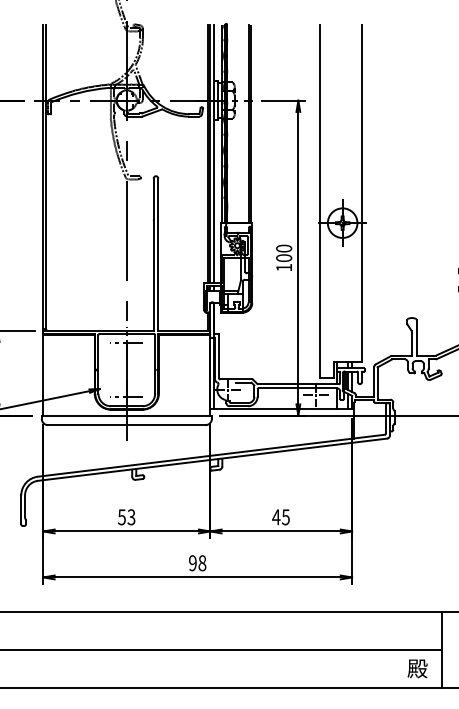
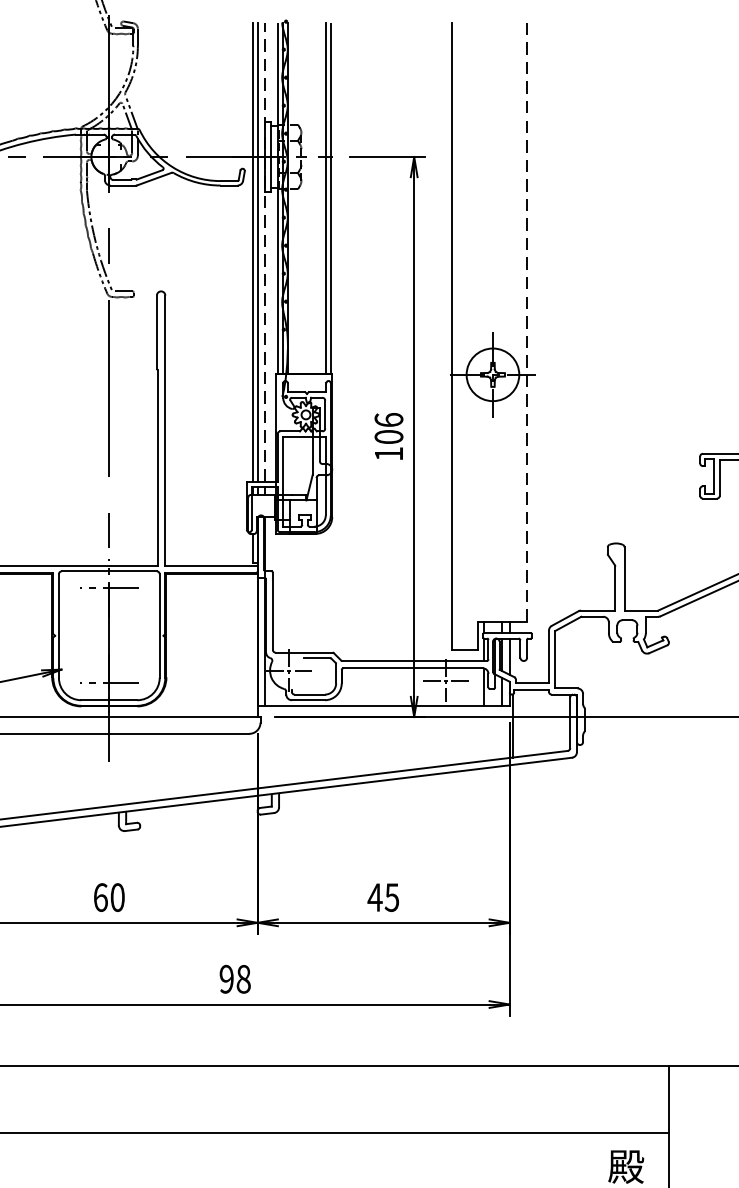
line: (214, 153) -> (265, 250), solid -> dashed
line: (362, 193) -> (528, 322), solid -> dashed
text: (284, 248) -> (389, 419), 100 -> 106
text: (126, 517) -> (108, 897), 53 -> 60

